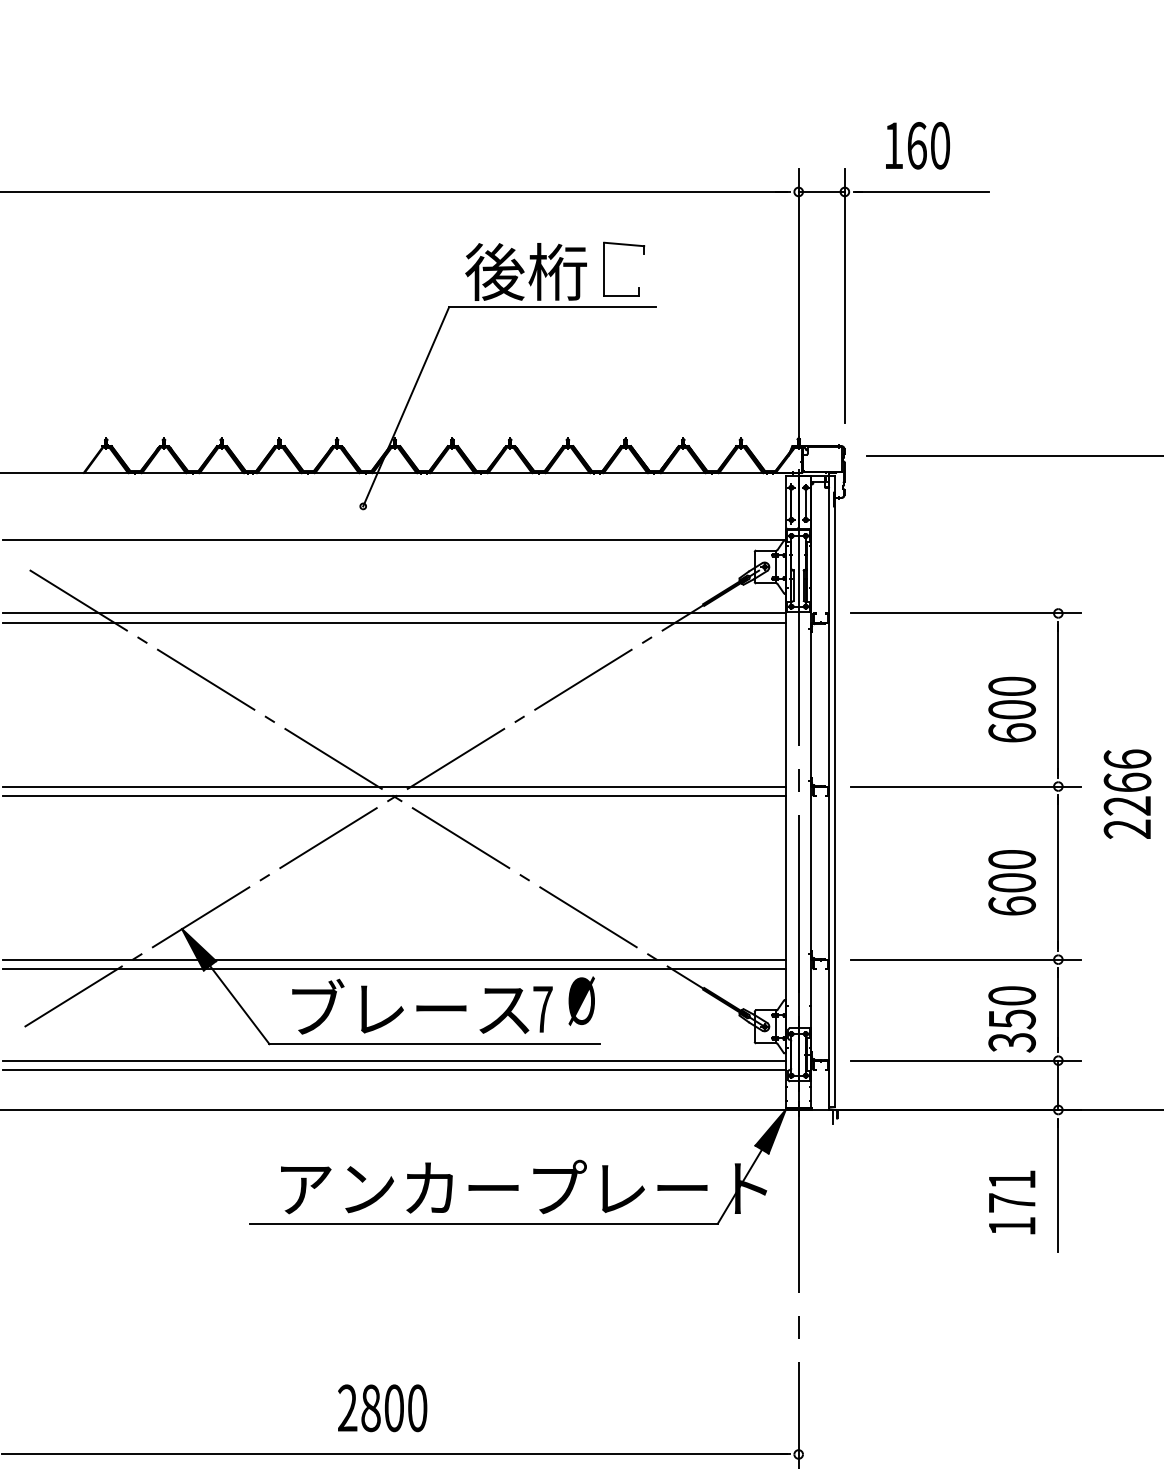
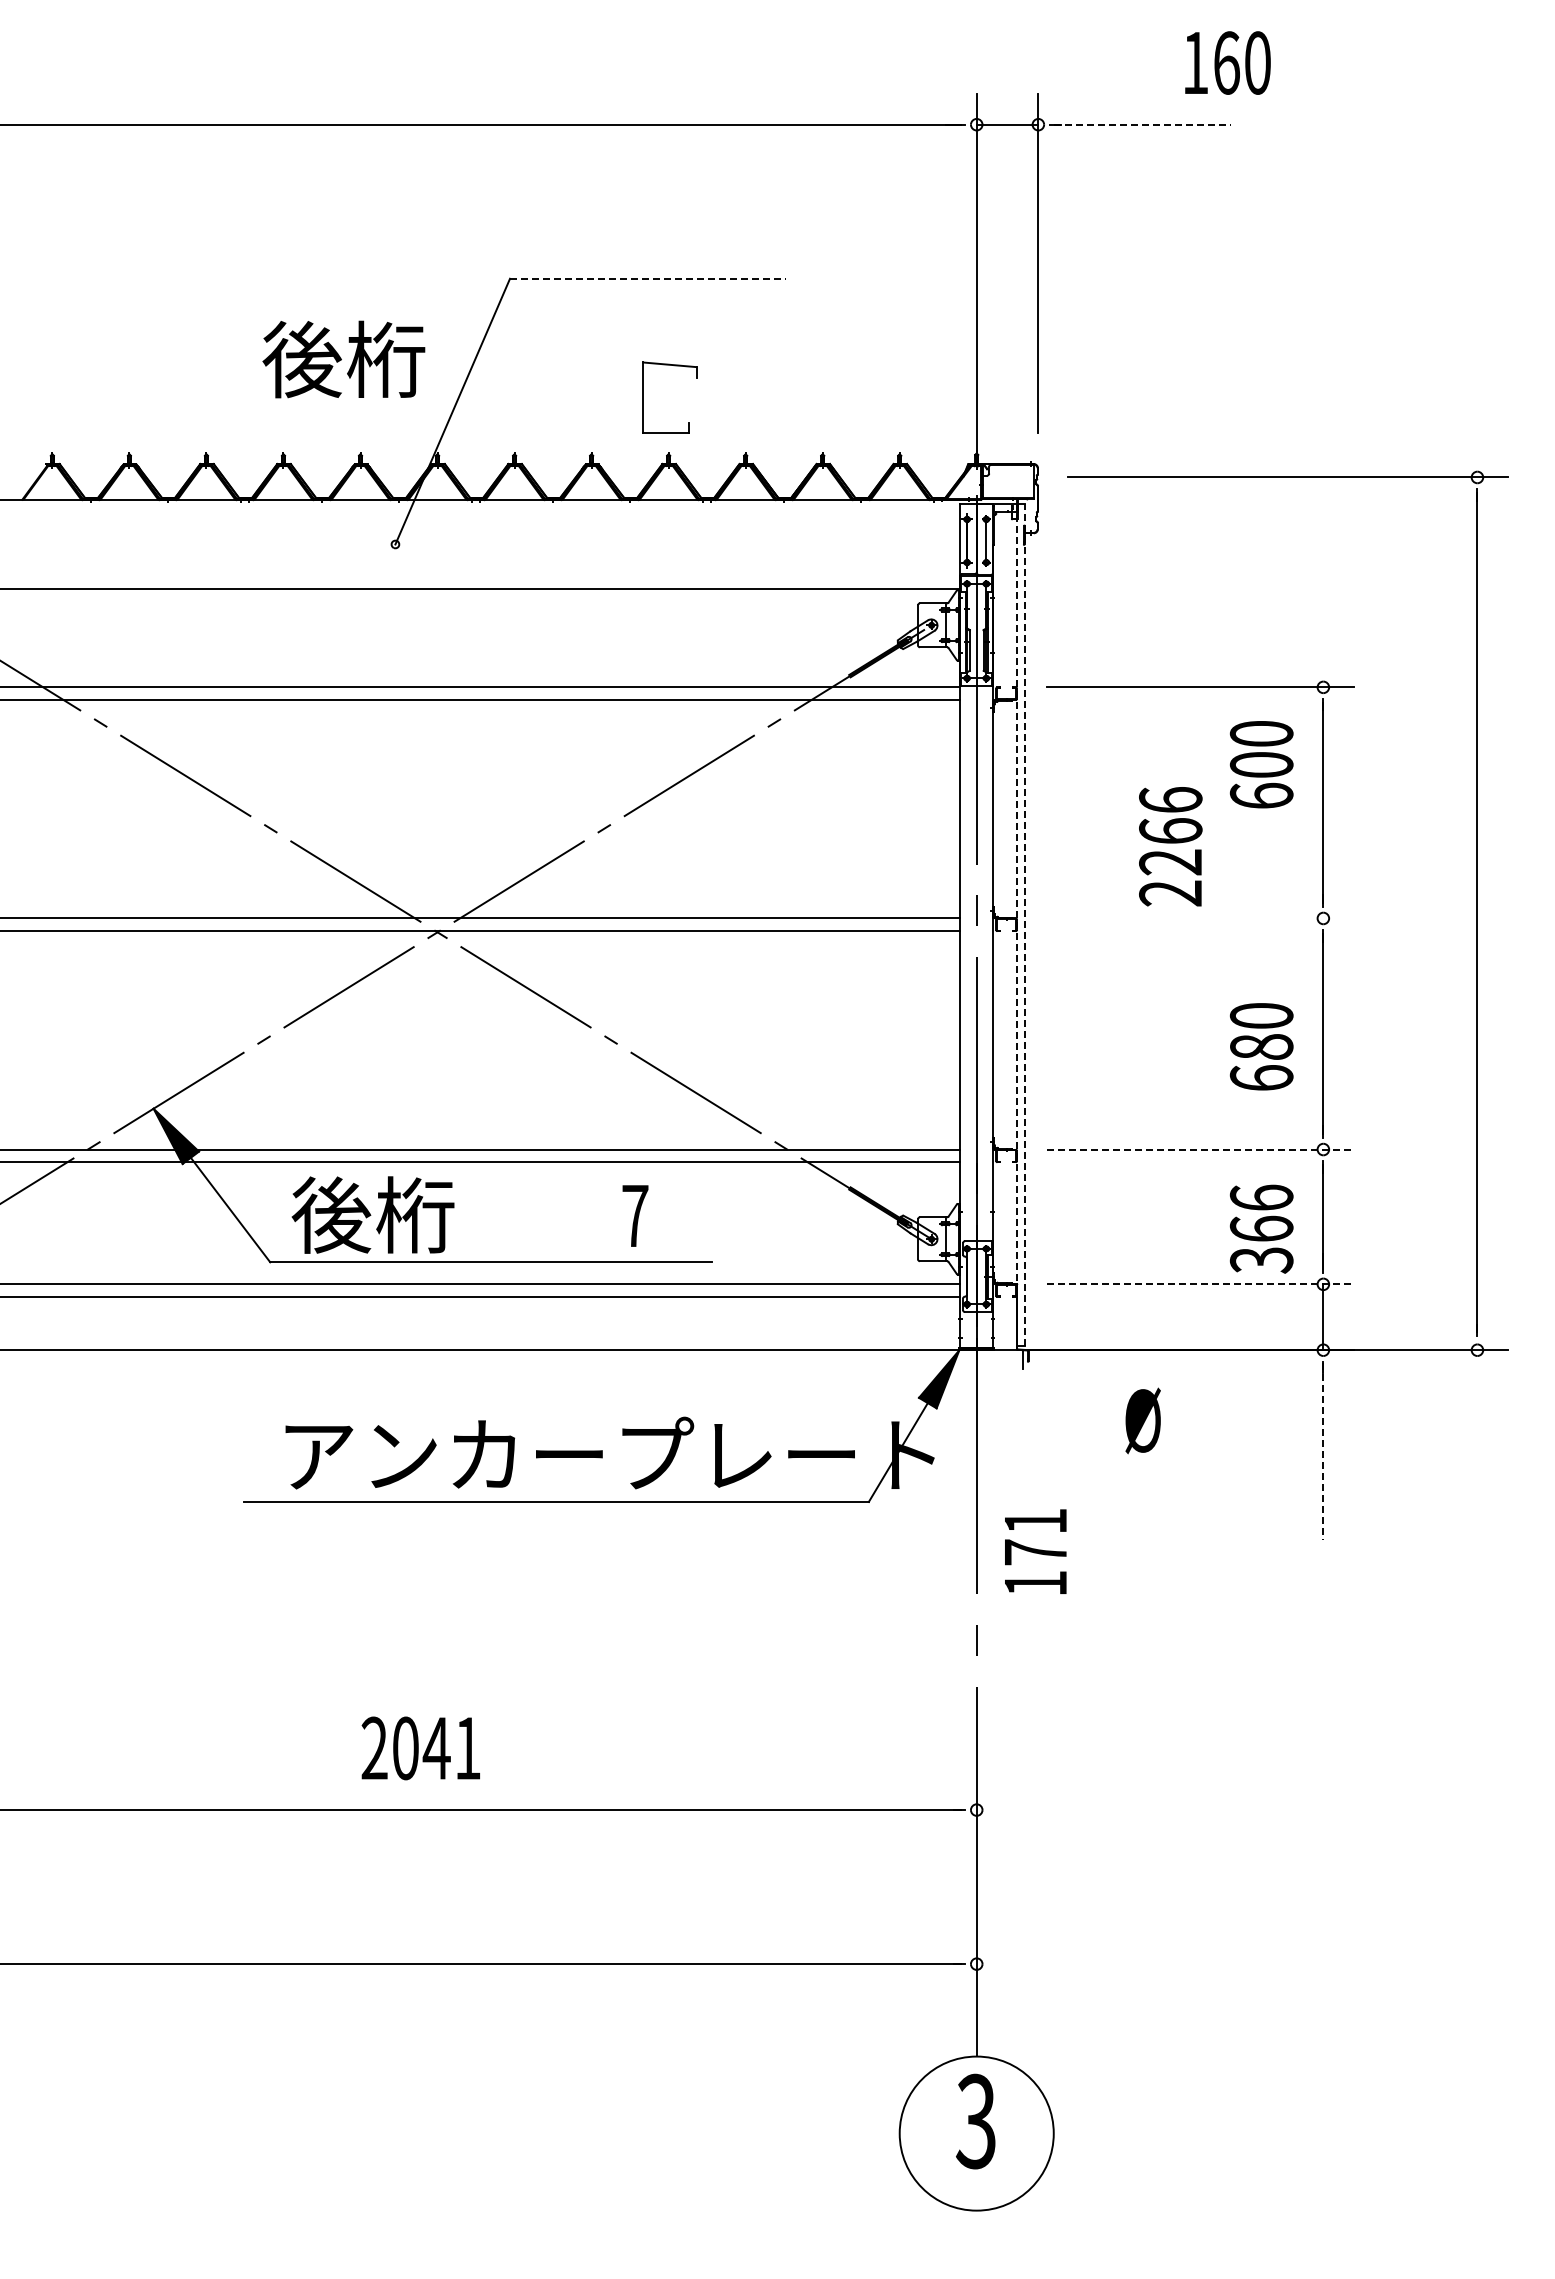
text: (917, 145) -> (1227, 62), moved
line: (922, 191) -> (1142, 124), solid -> dashed
part: (604, 268) -> (643, 397), moved
text: (525, 271) -> (343, 359), moved
line: (552, 307) -> (648, 278), solid -> dashed
text: (1012, 709) -> (1261, 764), moved
line: (966, 786) -> (1200, 918), removed
line: (828, 791) -> (1016, 925), solid -> dashed
line: (834, 791) -> (1024, 924), solid -> dashed
text: (1127, 794) -> (1170, 846), moved
text: (1012, 882) -> (1261, 1046), 600 -> 680
line: (966, 959) -> (1200, 1149), solid -> dashed
text: (581, 1000) -> (1142, 1420), moved
text: (1012, 1007) -> (1261, 1213), 350 -> 366
text: (407, 1008) -> (454, 1214), ブレース -> 後桁
line: (966, 1060) -> (1200, 1284), solid -> dashed
line: (1058, 1186) -> (1323, 1452), solid -> dashed
text: (1012, 1202) -> (1035, 1551), moved
text: (393, 1408) -> (436, 1748), 2800 -> 2041

